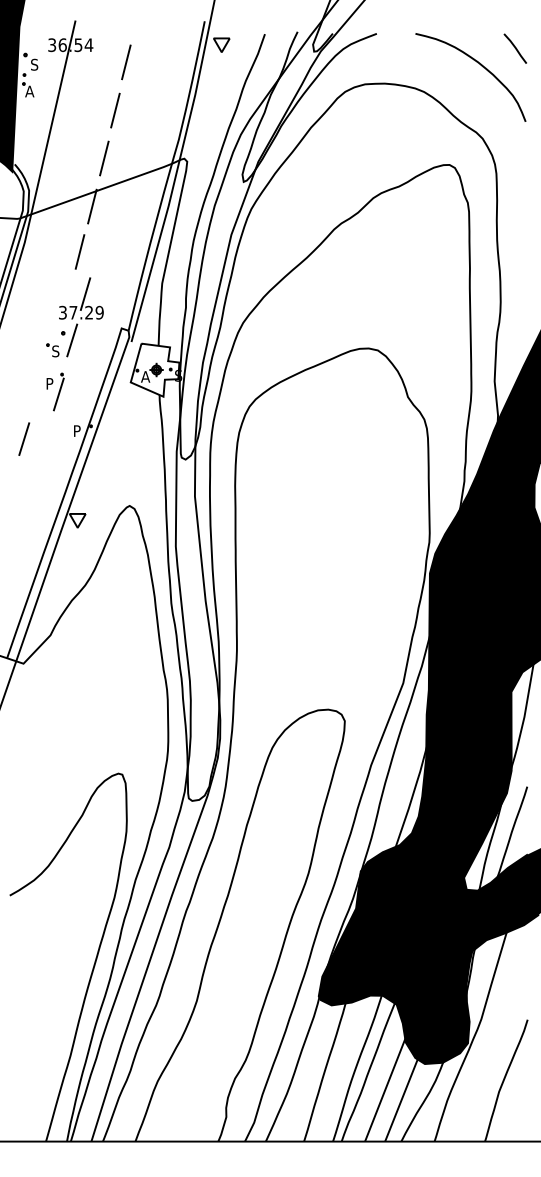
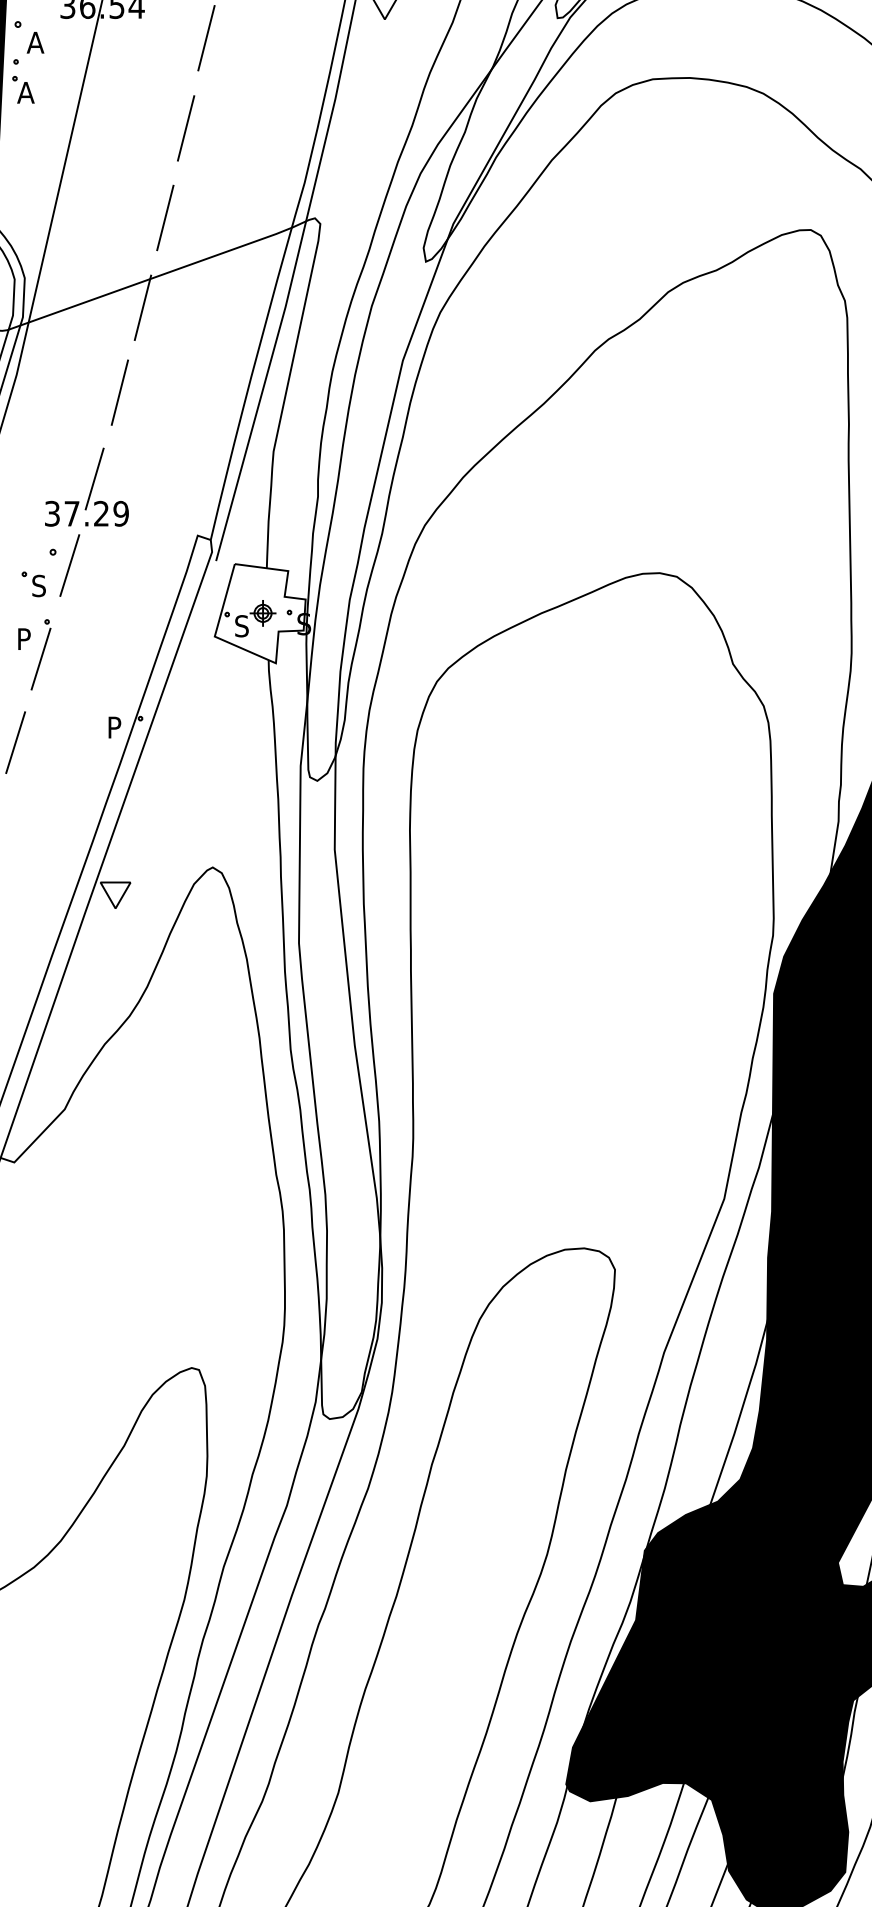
text: (34, 64) -> (34, 42), S -> A
part: (74, 317) -> (74, 522), moved
text: (145, 376) -> (242, 625), A -> S
part: (55, 391) -> (34, 653), moved

